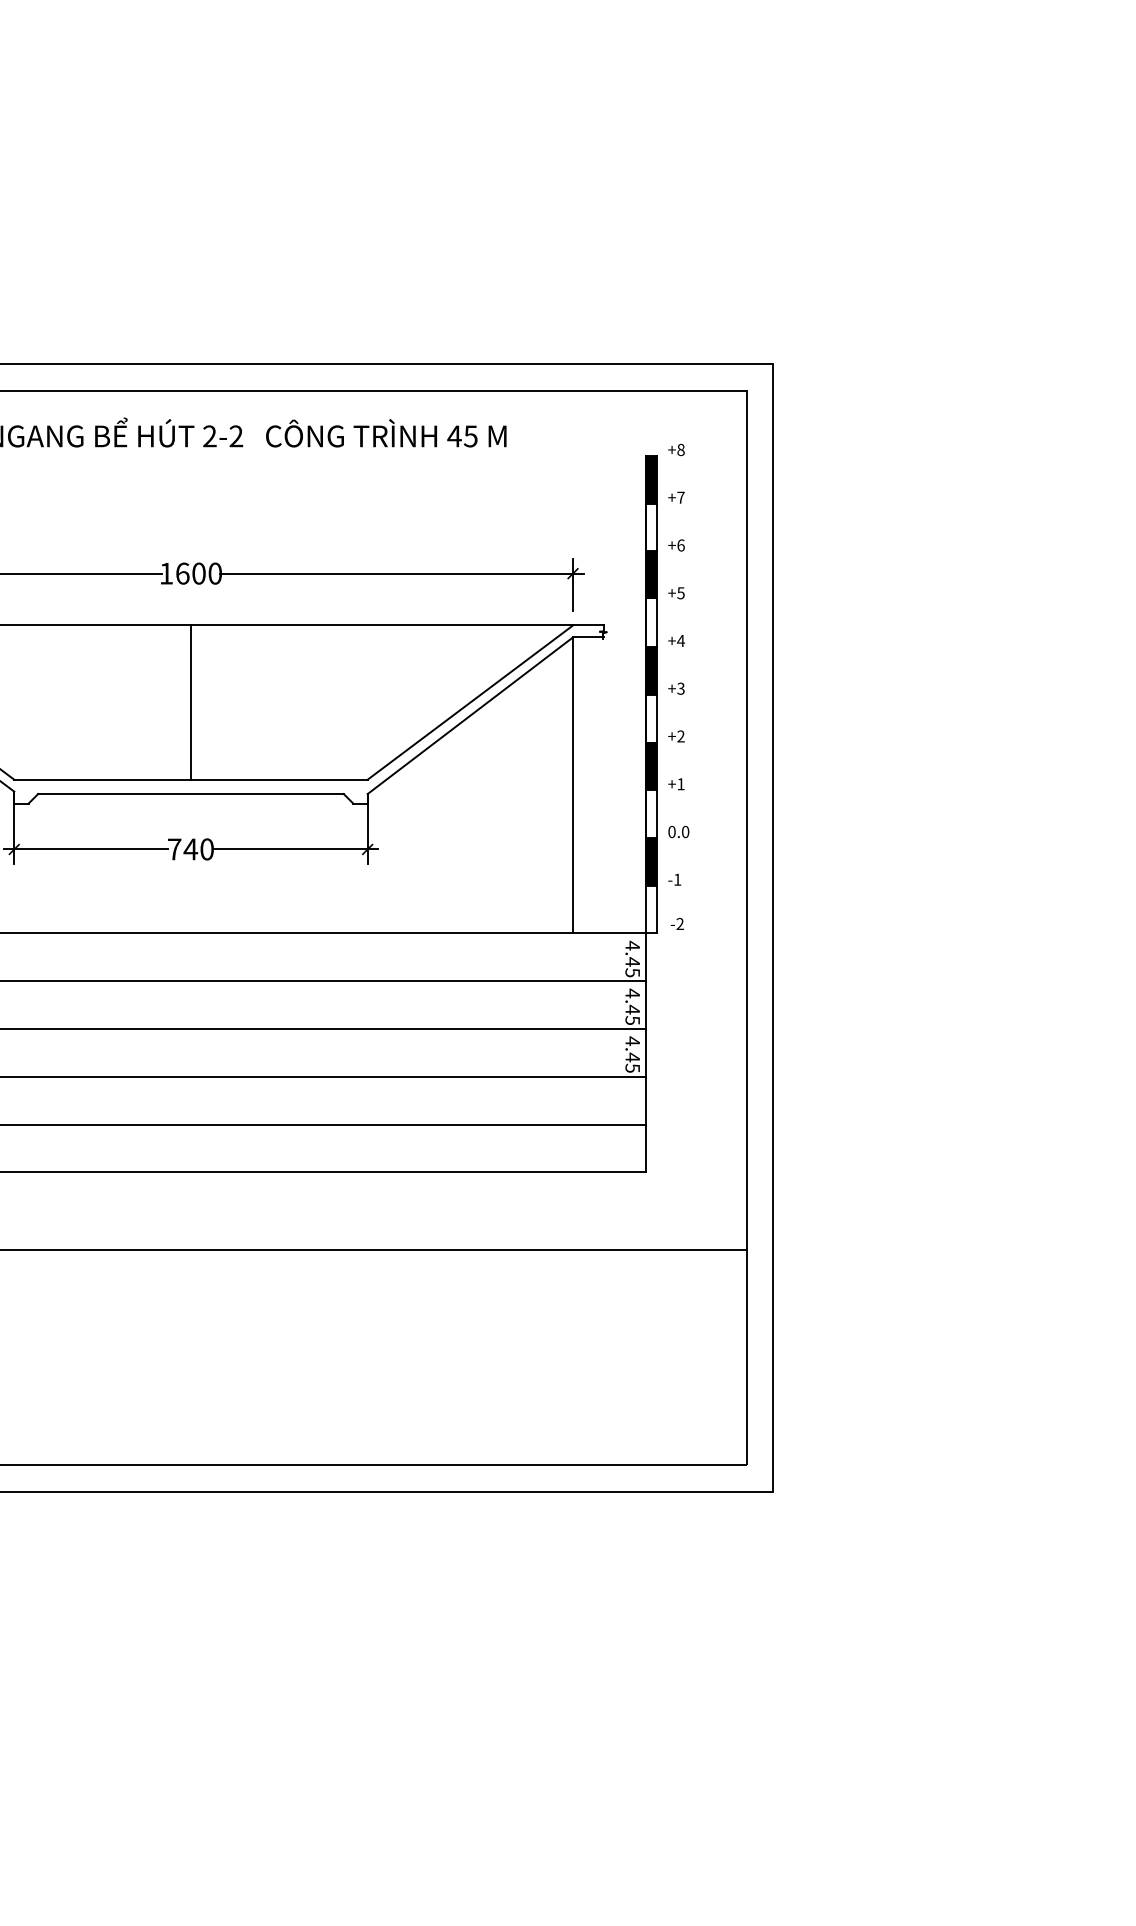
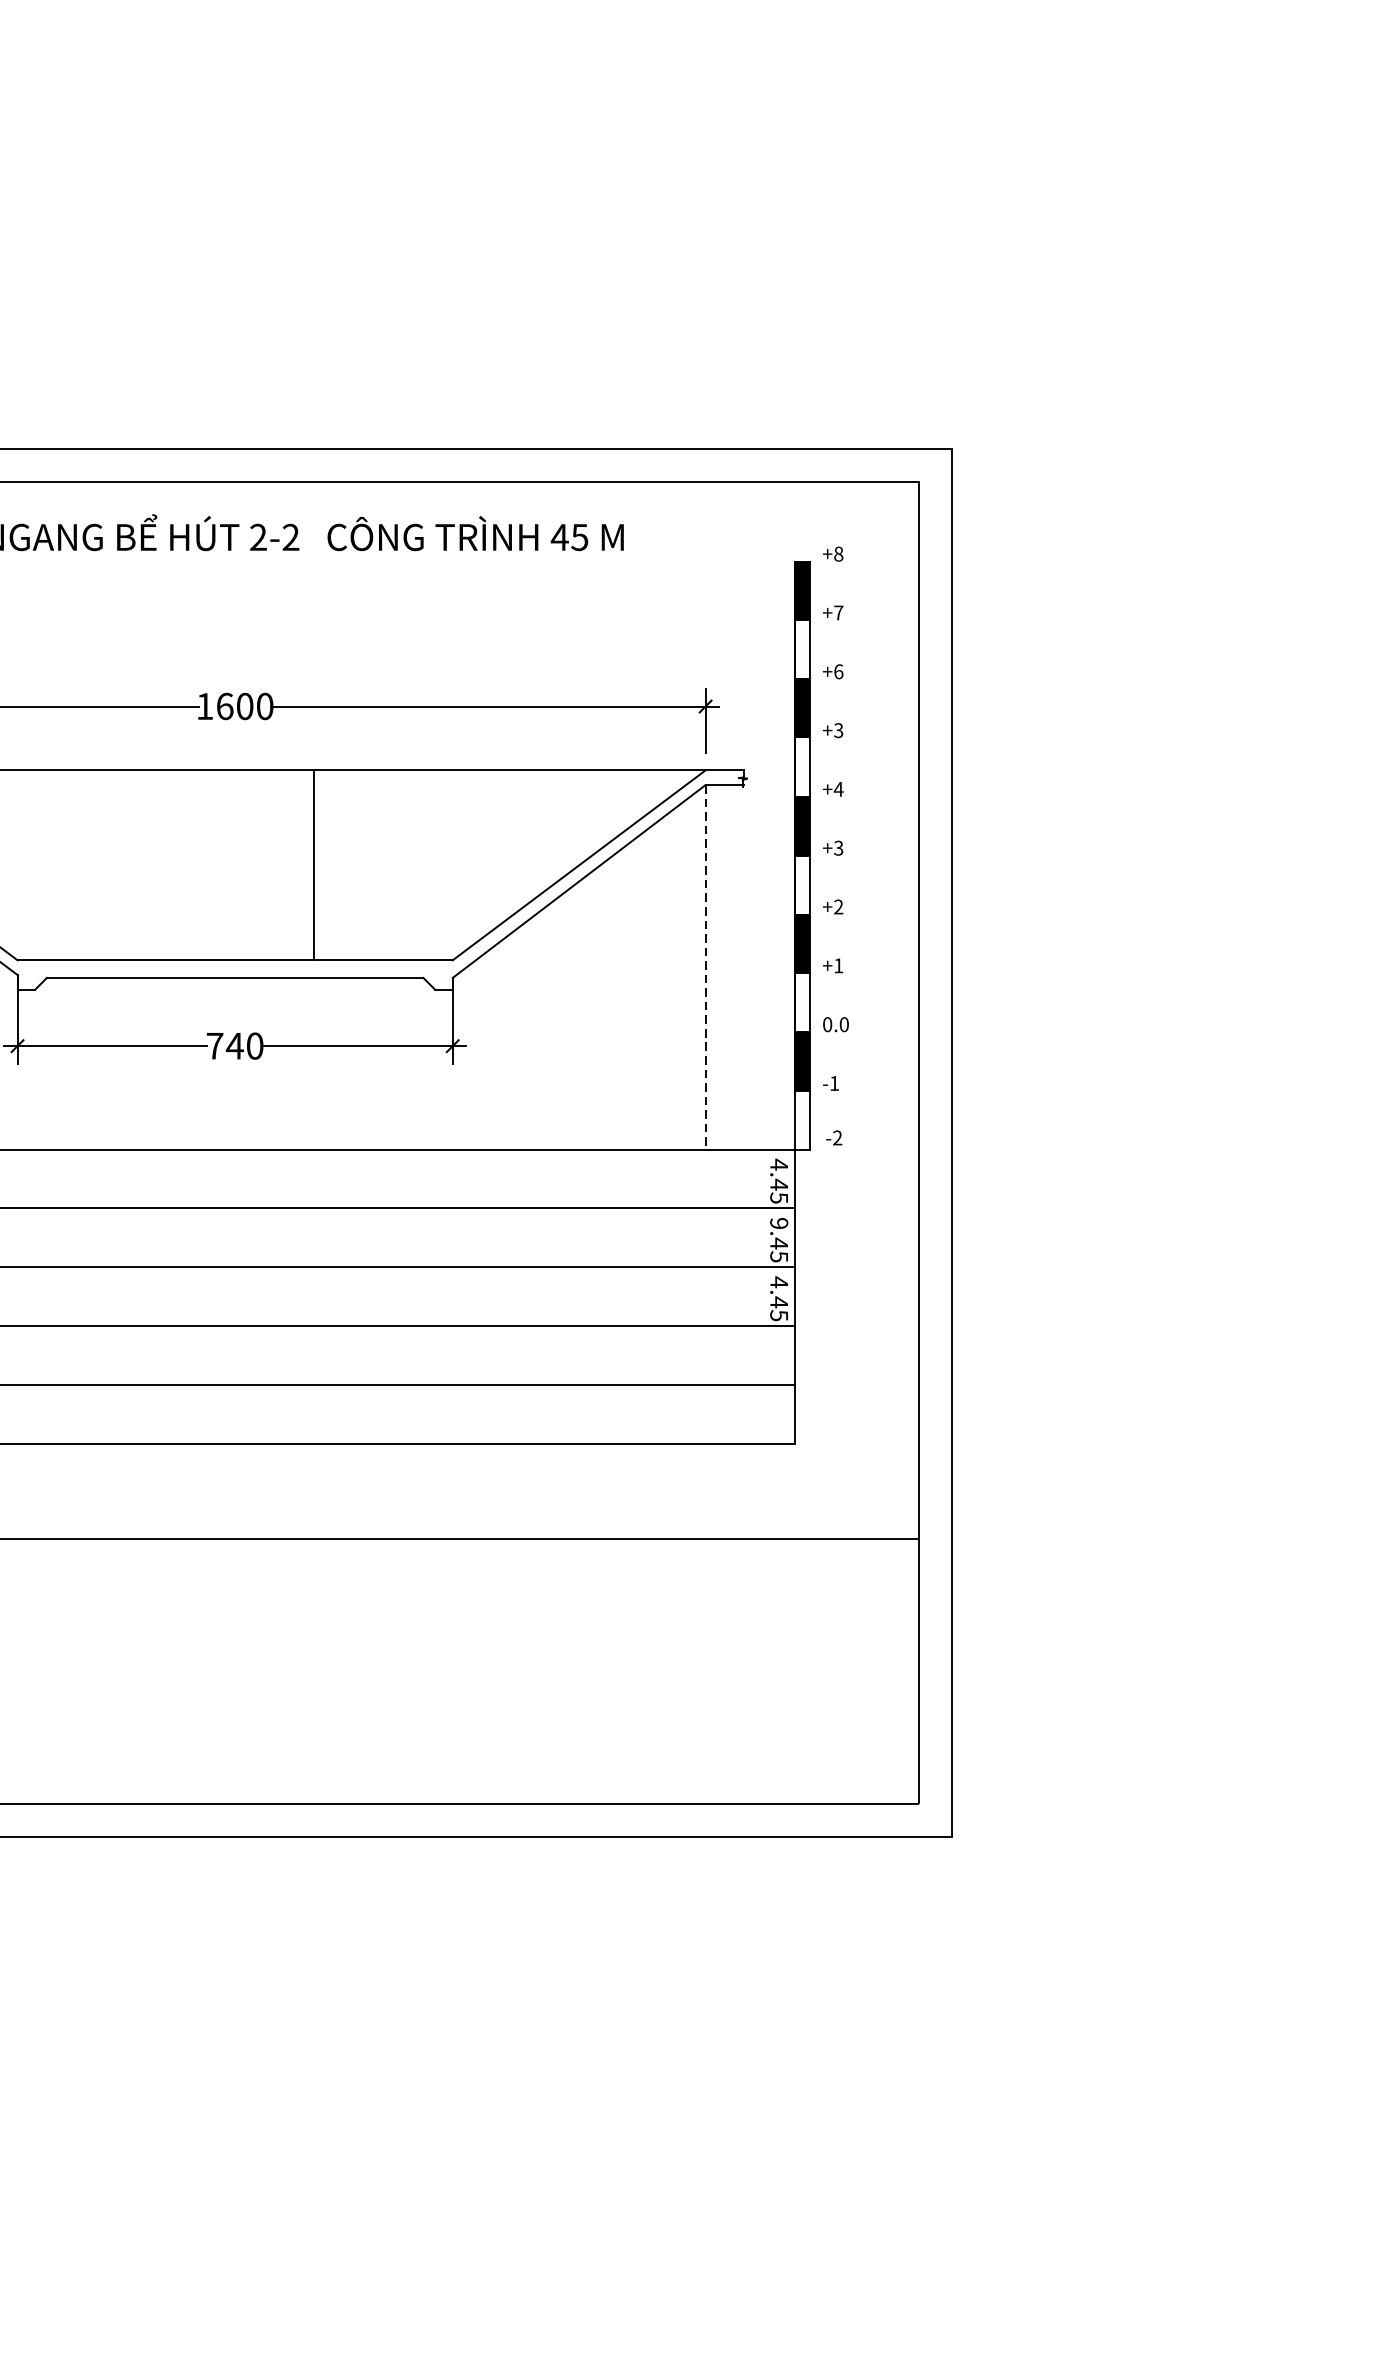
text: (680, 592) -> (838, 729), +5 -> +3
line: (190, 702) -> (313, 865), moved
line: (573, 785) -> (706, 967), solid -> dashed
text: (632, 993) -> (778, 1223), 4.45 -> 9.45

